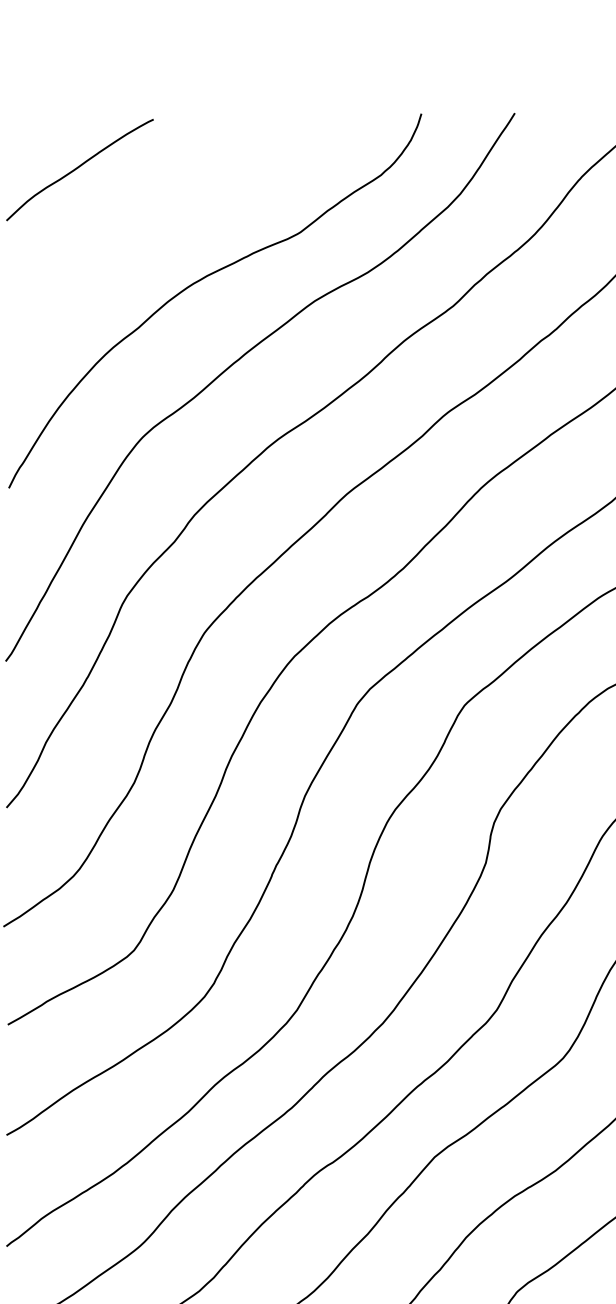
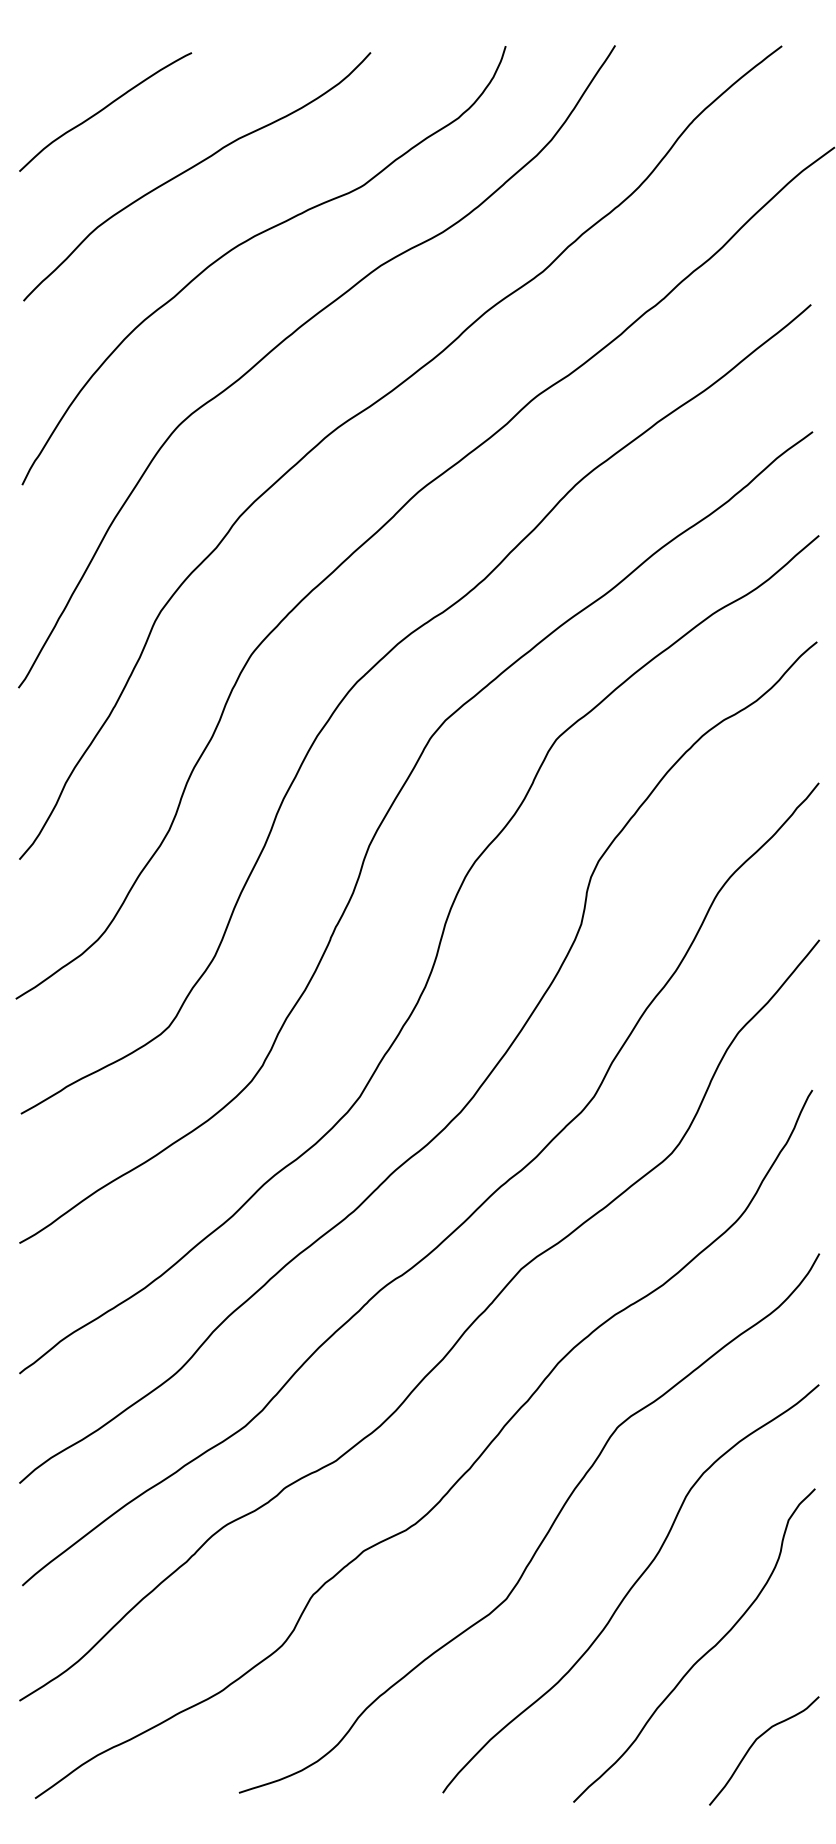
curve: (154, 218) -> (192, 168), added

